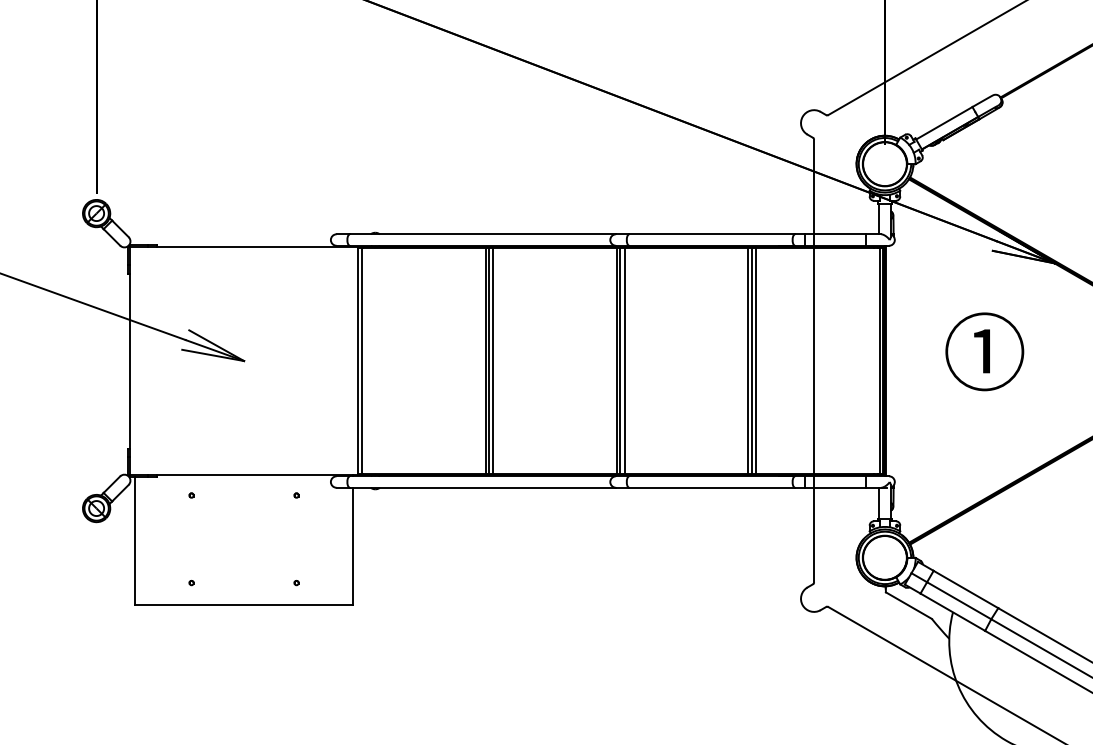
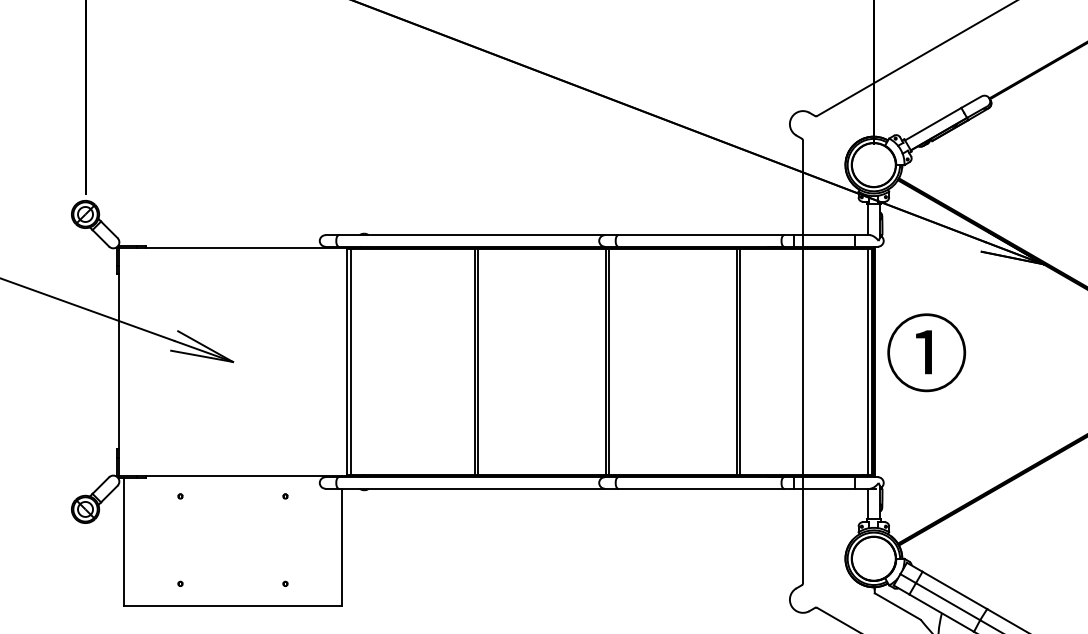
text: (984, 351) -> (926, 352), moved
line: (493, 360) -> (482, 361), removed
line: (624, 360) -> (613, 361), removed
line: (755, 360) -> (744, 361), removed

